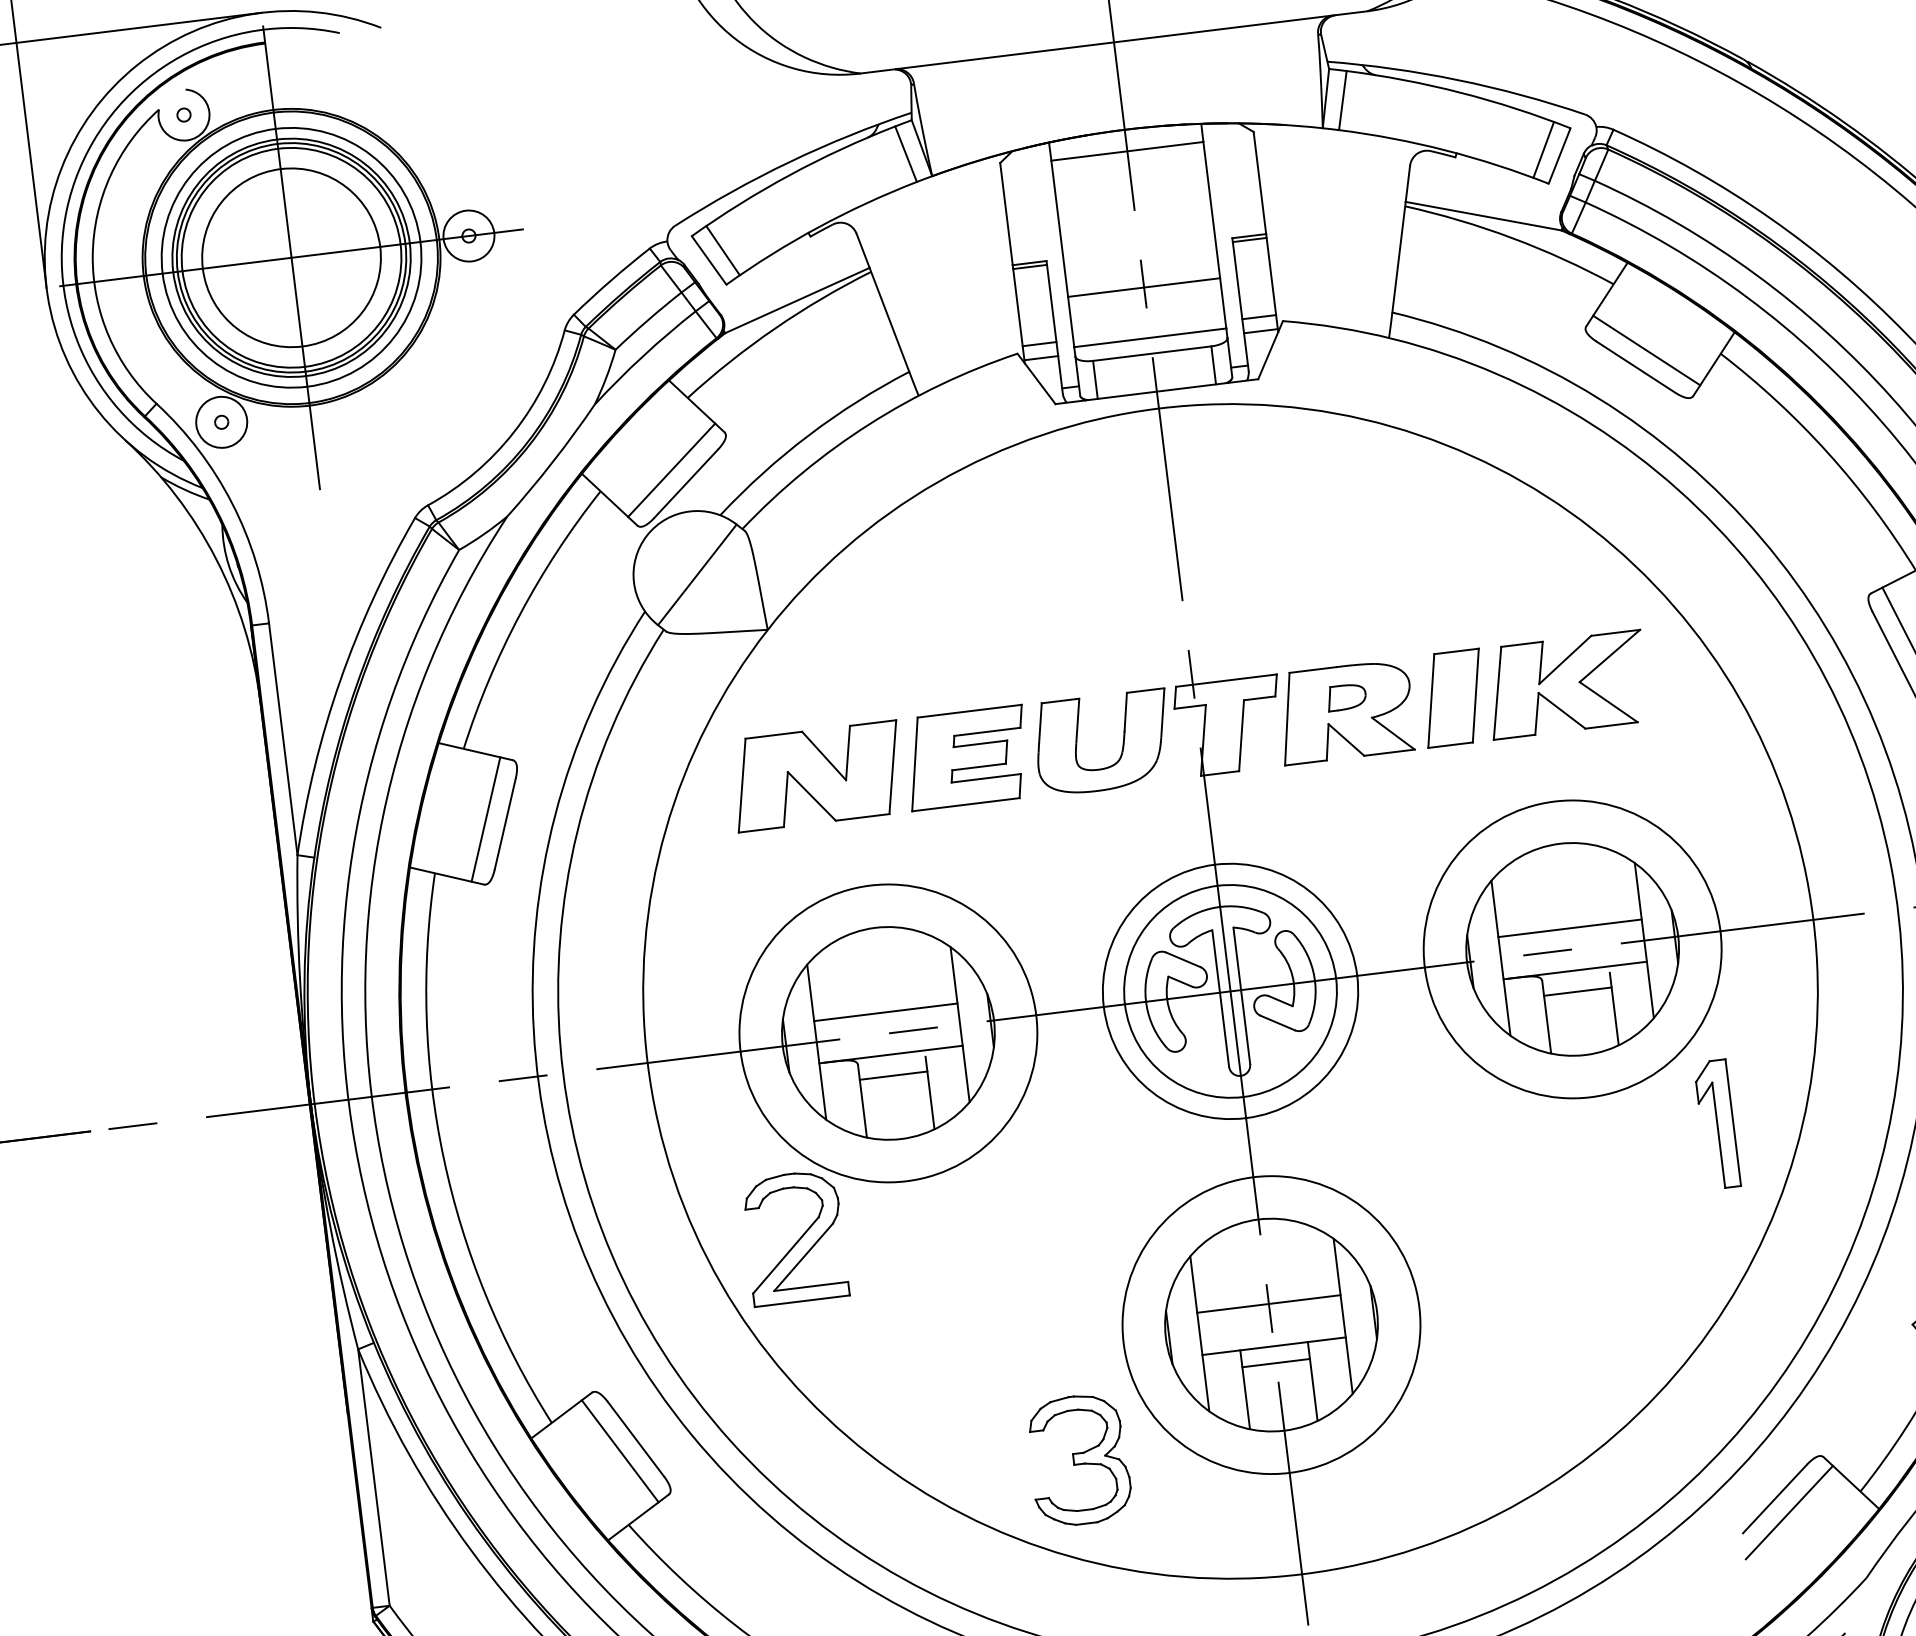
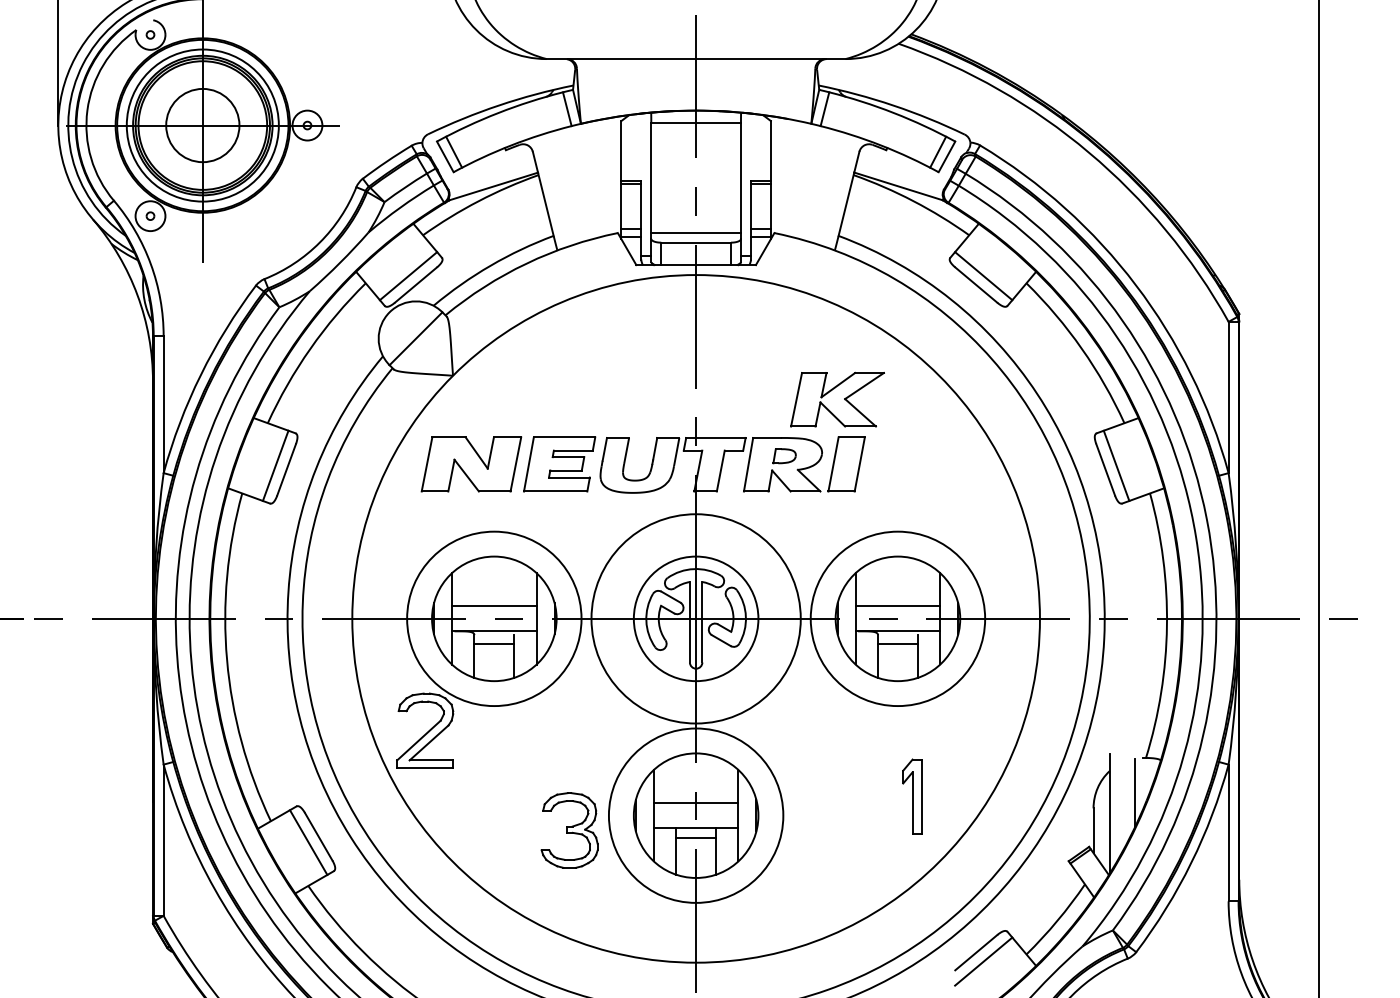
circle: (290, 257) -> (202, 125), size x0.7
line: (1142, 287) -> (695, 203), removed
part: (1566, 684) -> (837, 399), moved
circle: (1229, 990) -> (695, 618), size x1.4
part: (1717, 1123) -> (912, 796), moved
part: (1078, 1460) -> (569, 830), moved

